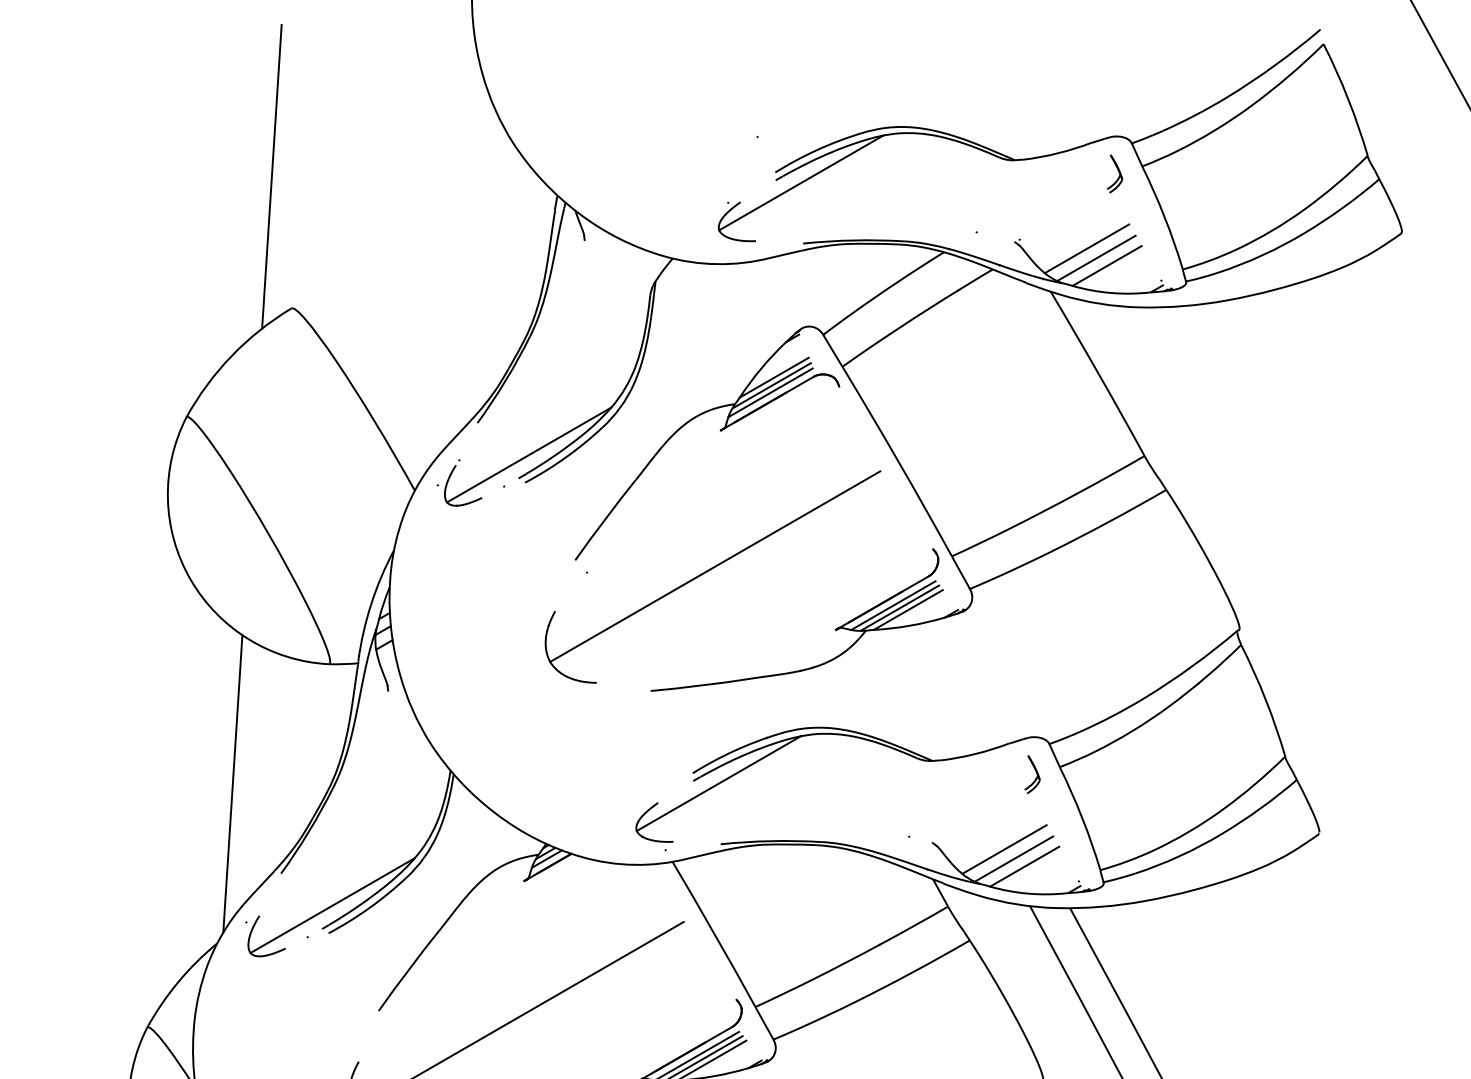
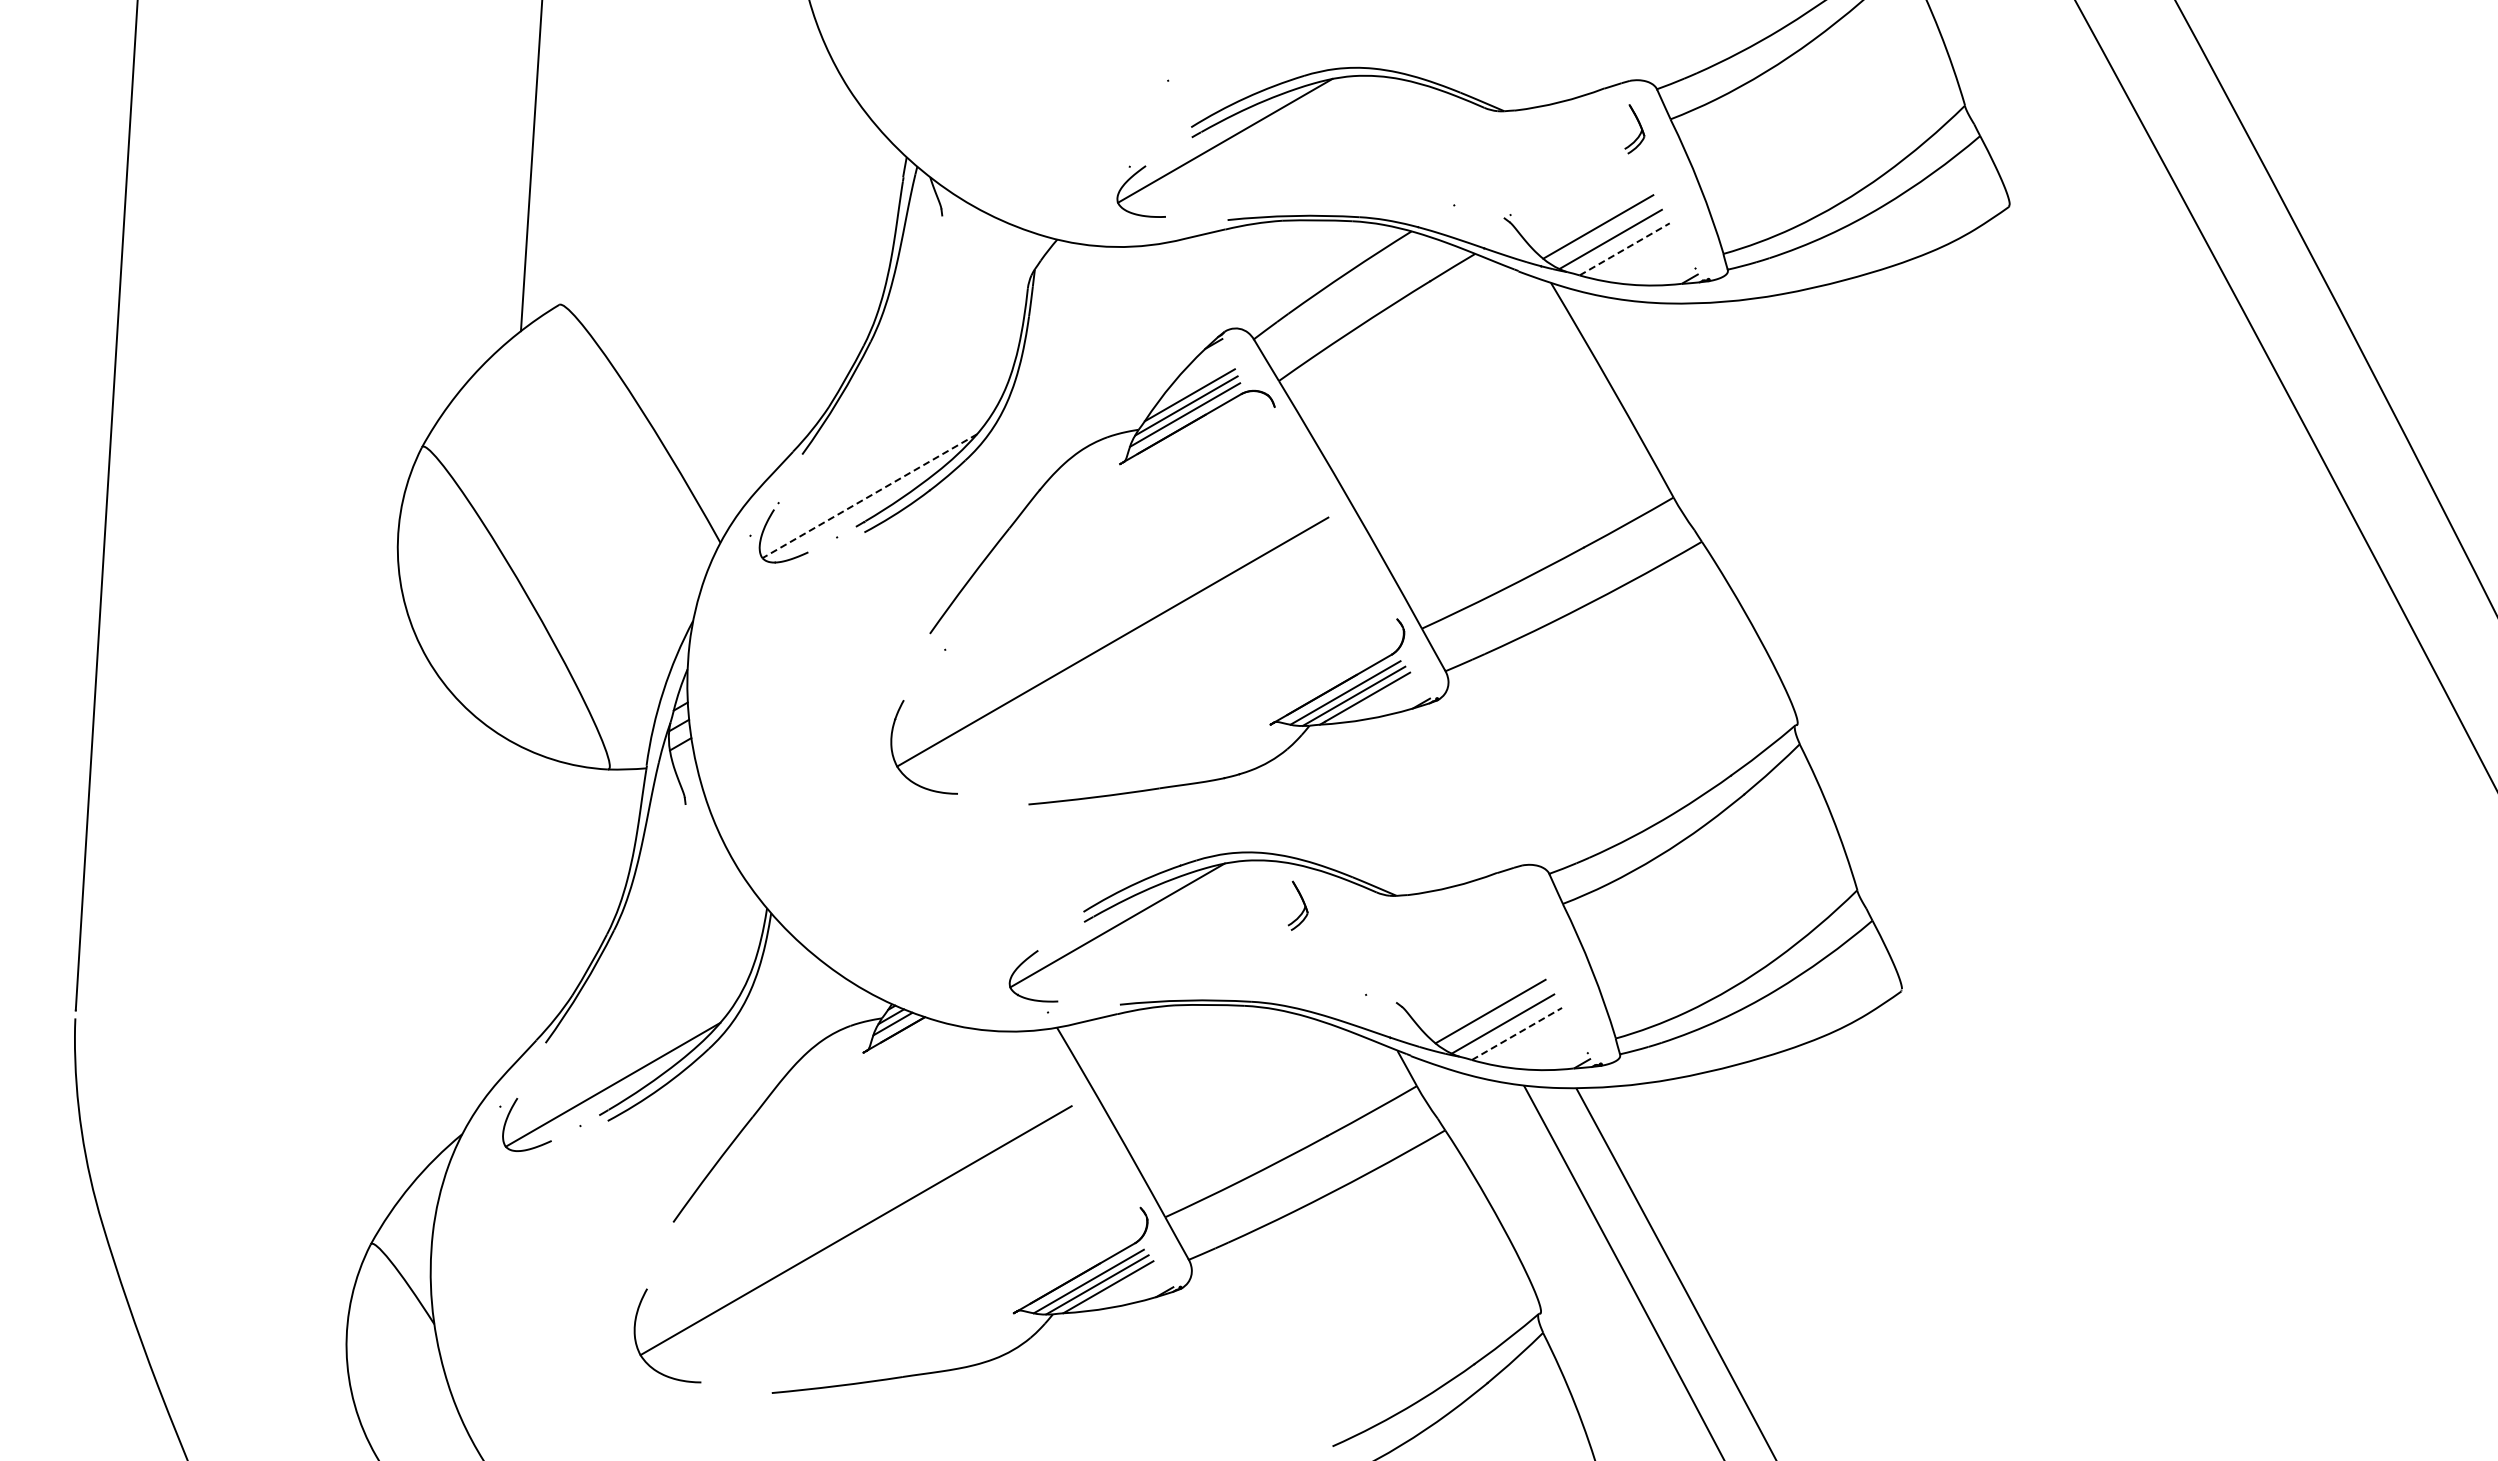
line: (1107, 266) -> (1625, 249), solid -> dashed
line: (528, 455) -> (869, 496), solid -> dashed
part: (1031, 774) -> (1297, 905), moved
line: (232, 783) -> (482, 925), removed
line: (1025, 866) -> (1517, 1033), solid -> dashed

